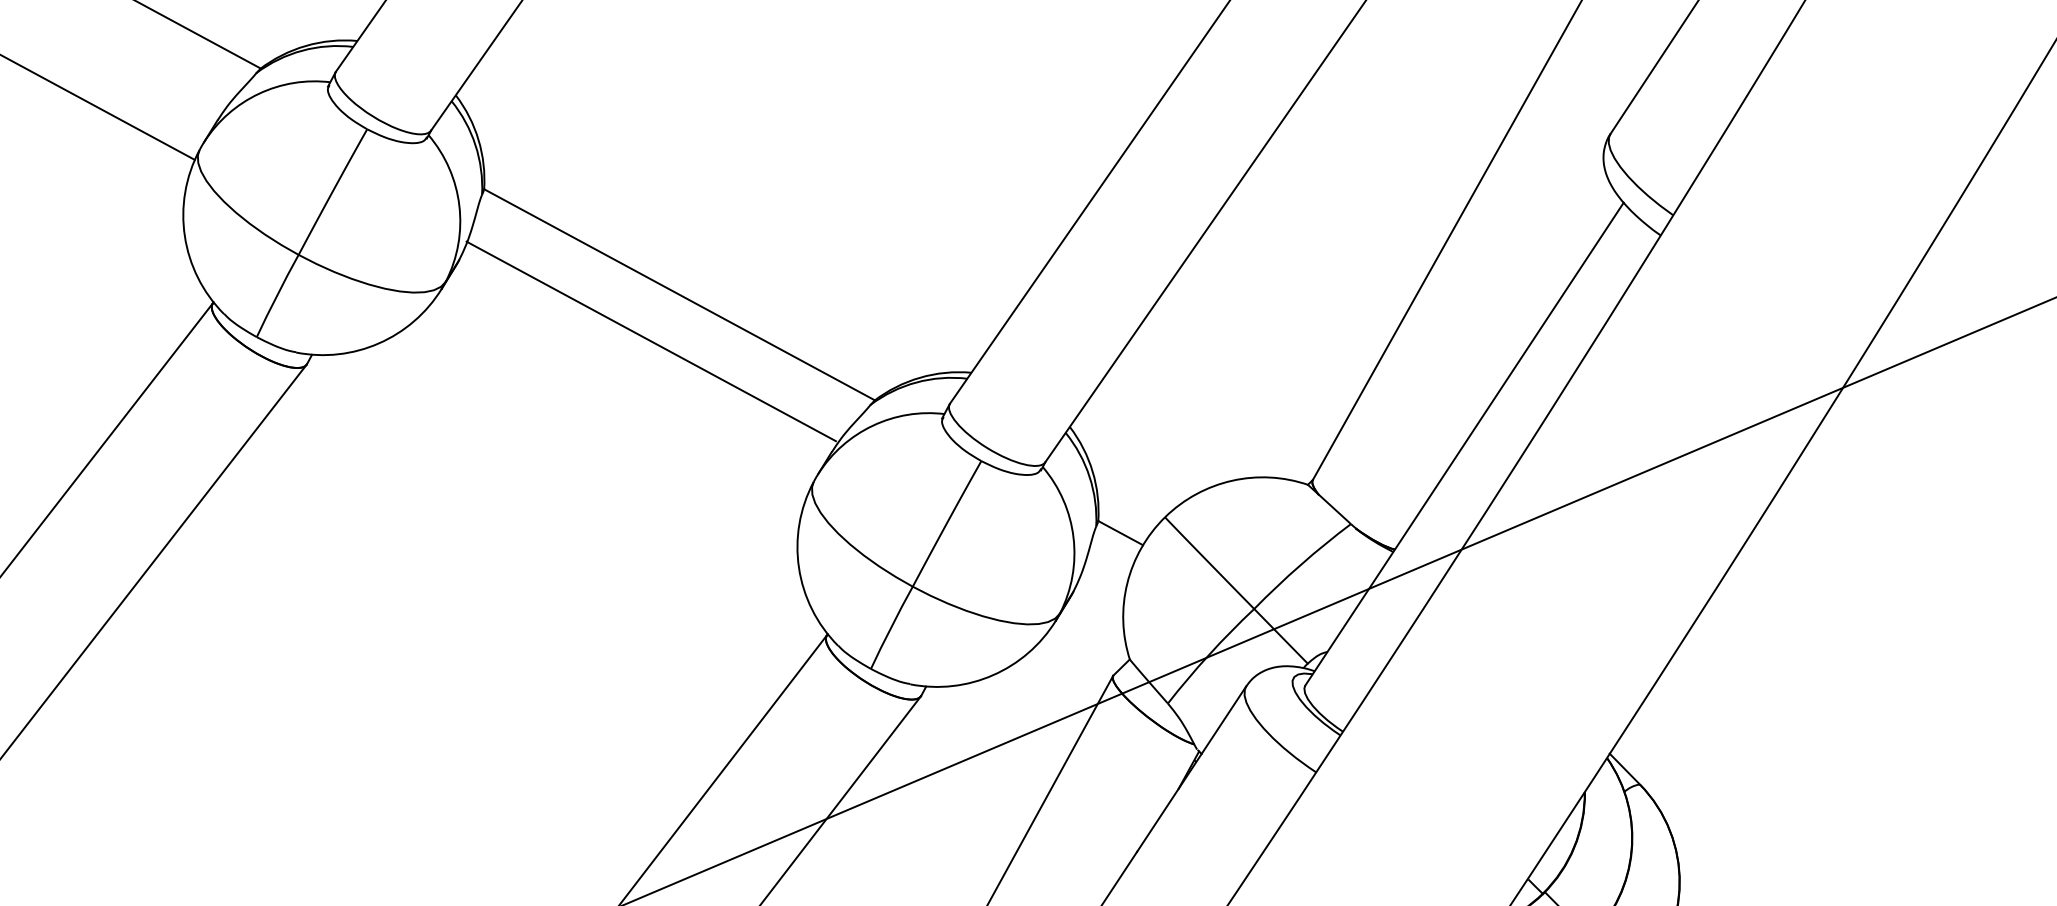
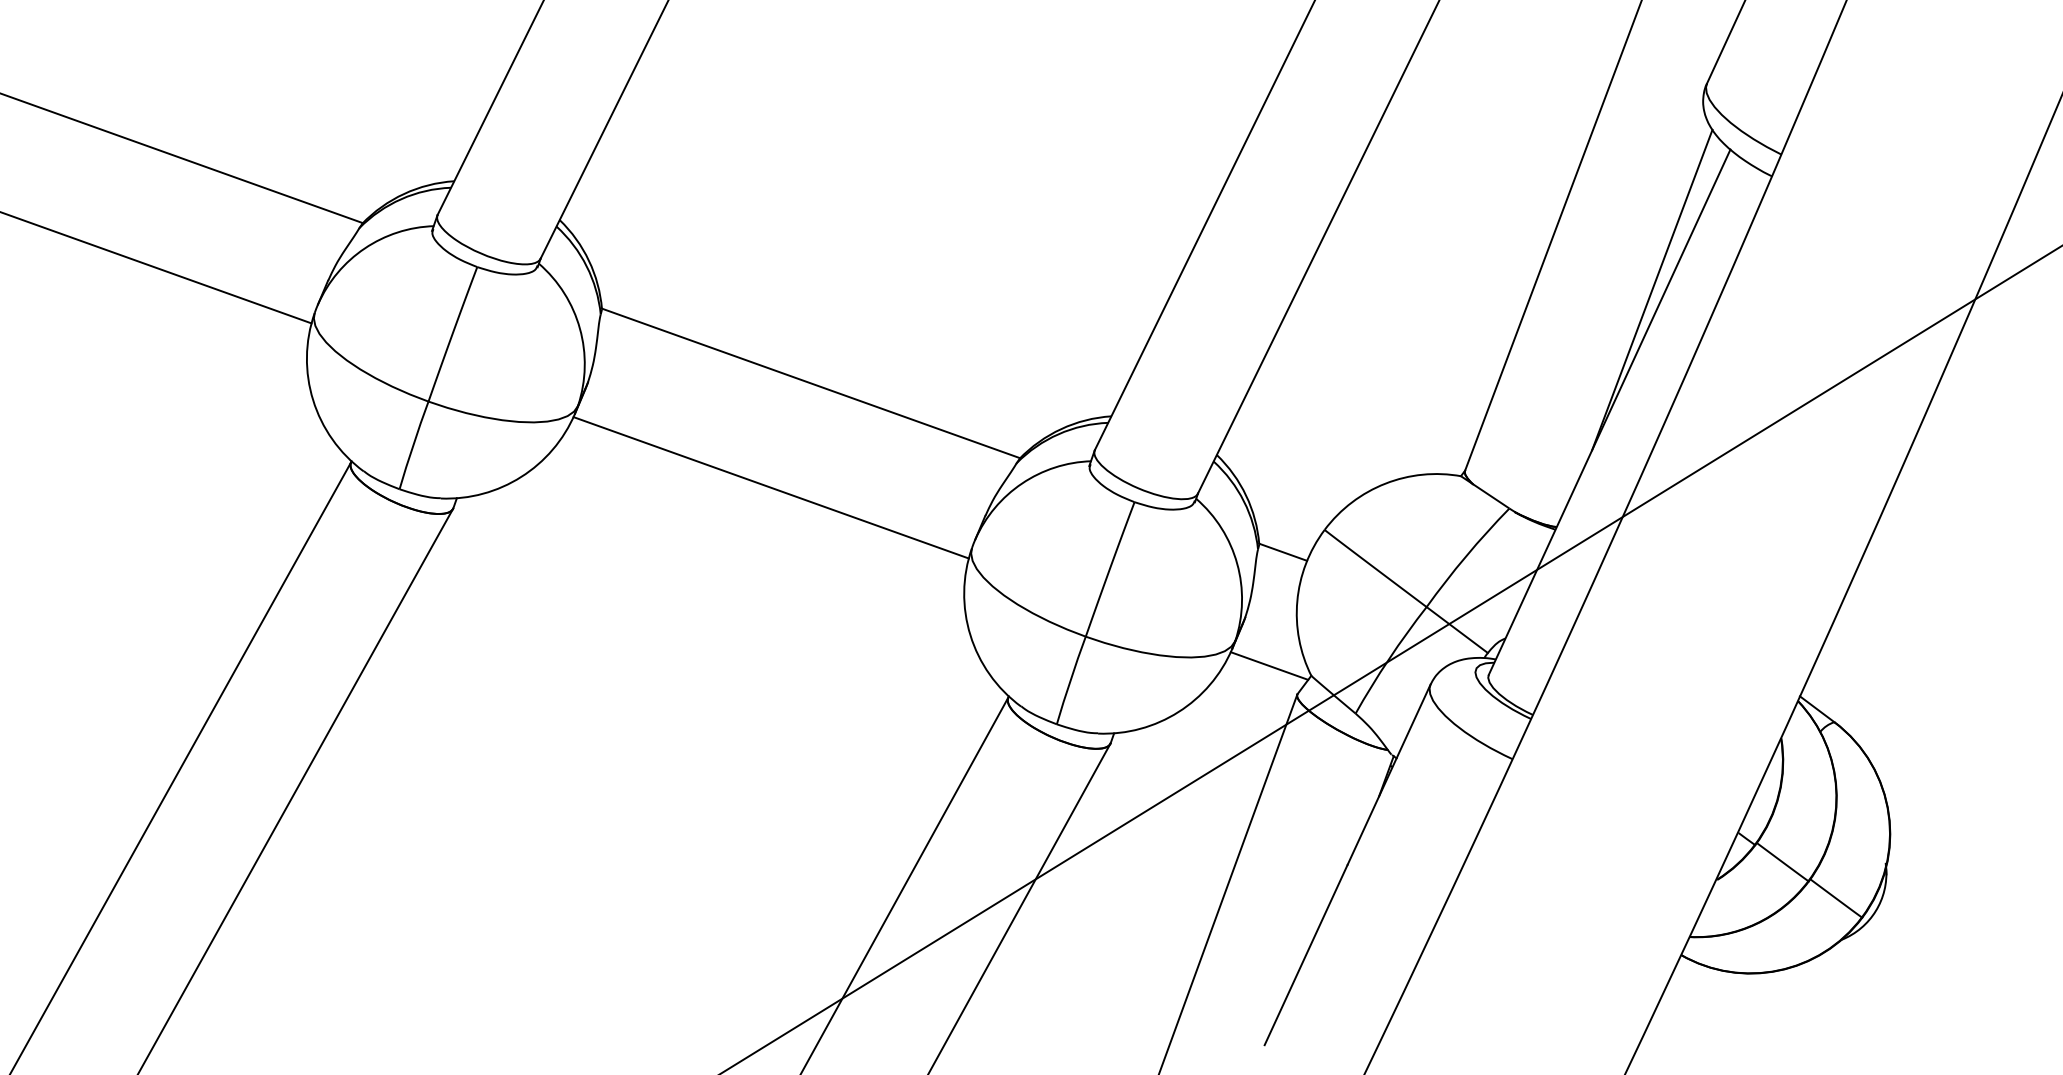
line: (1525, 329) -> (1652, 289), added
line: (650, 341) -> (770, 487), moved
line: (1090, 642) -> (1269, 665), added

